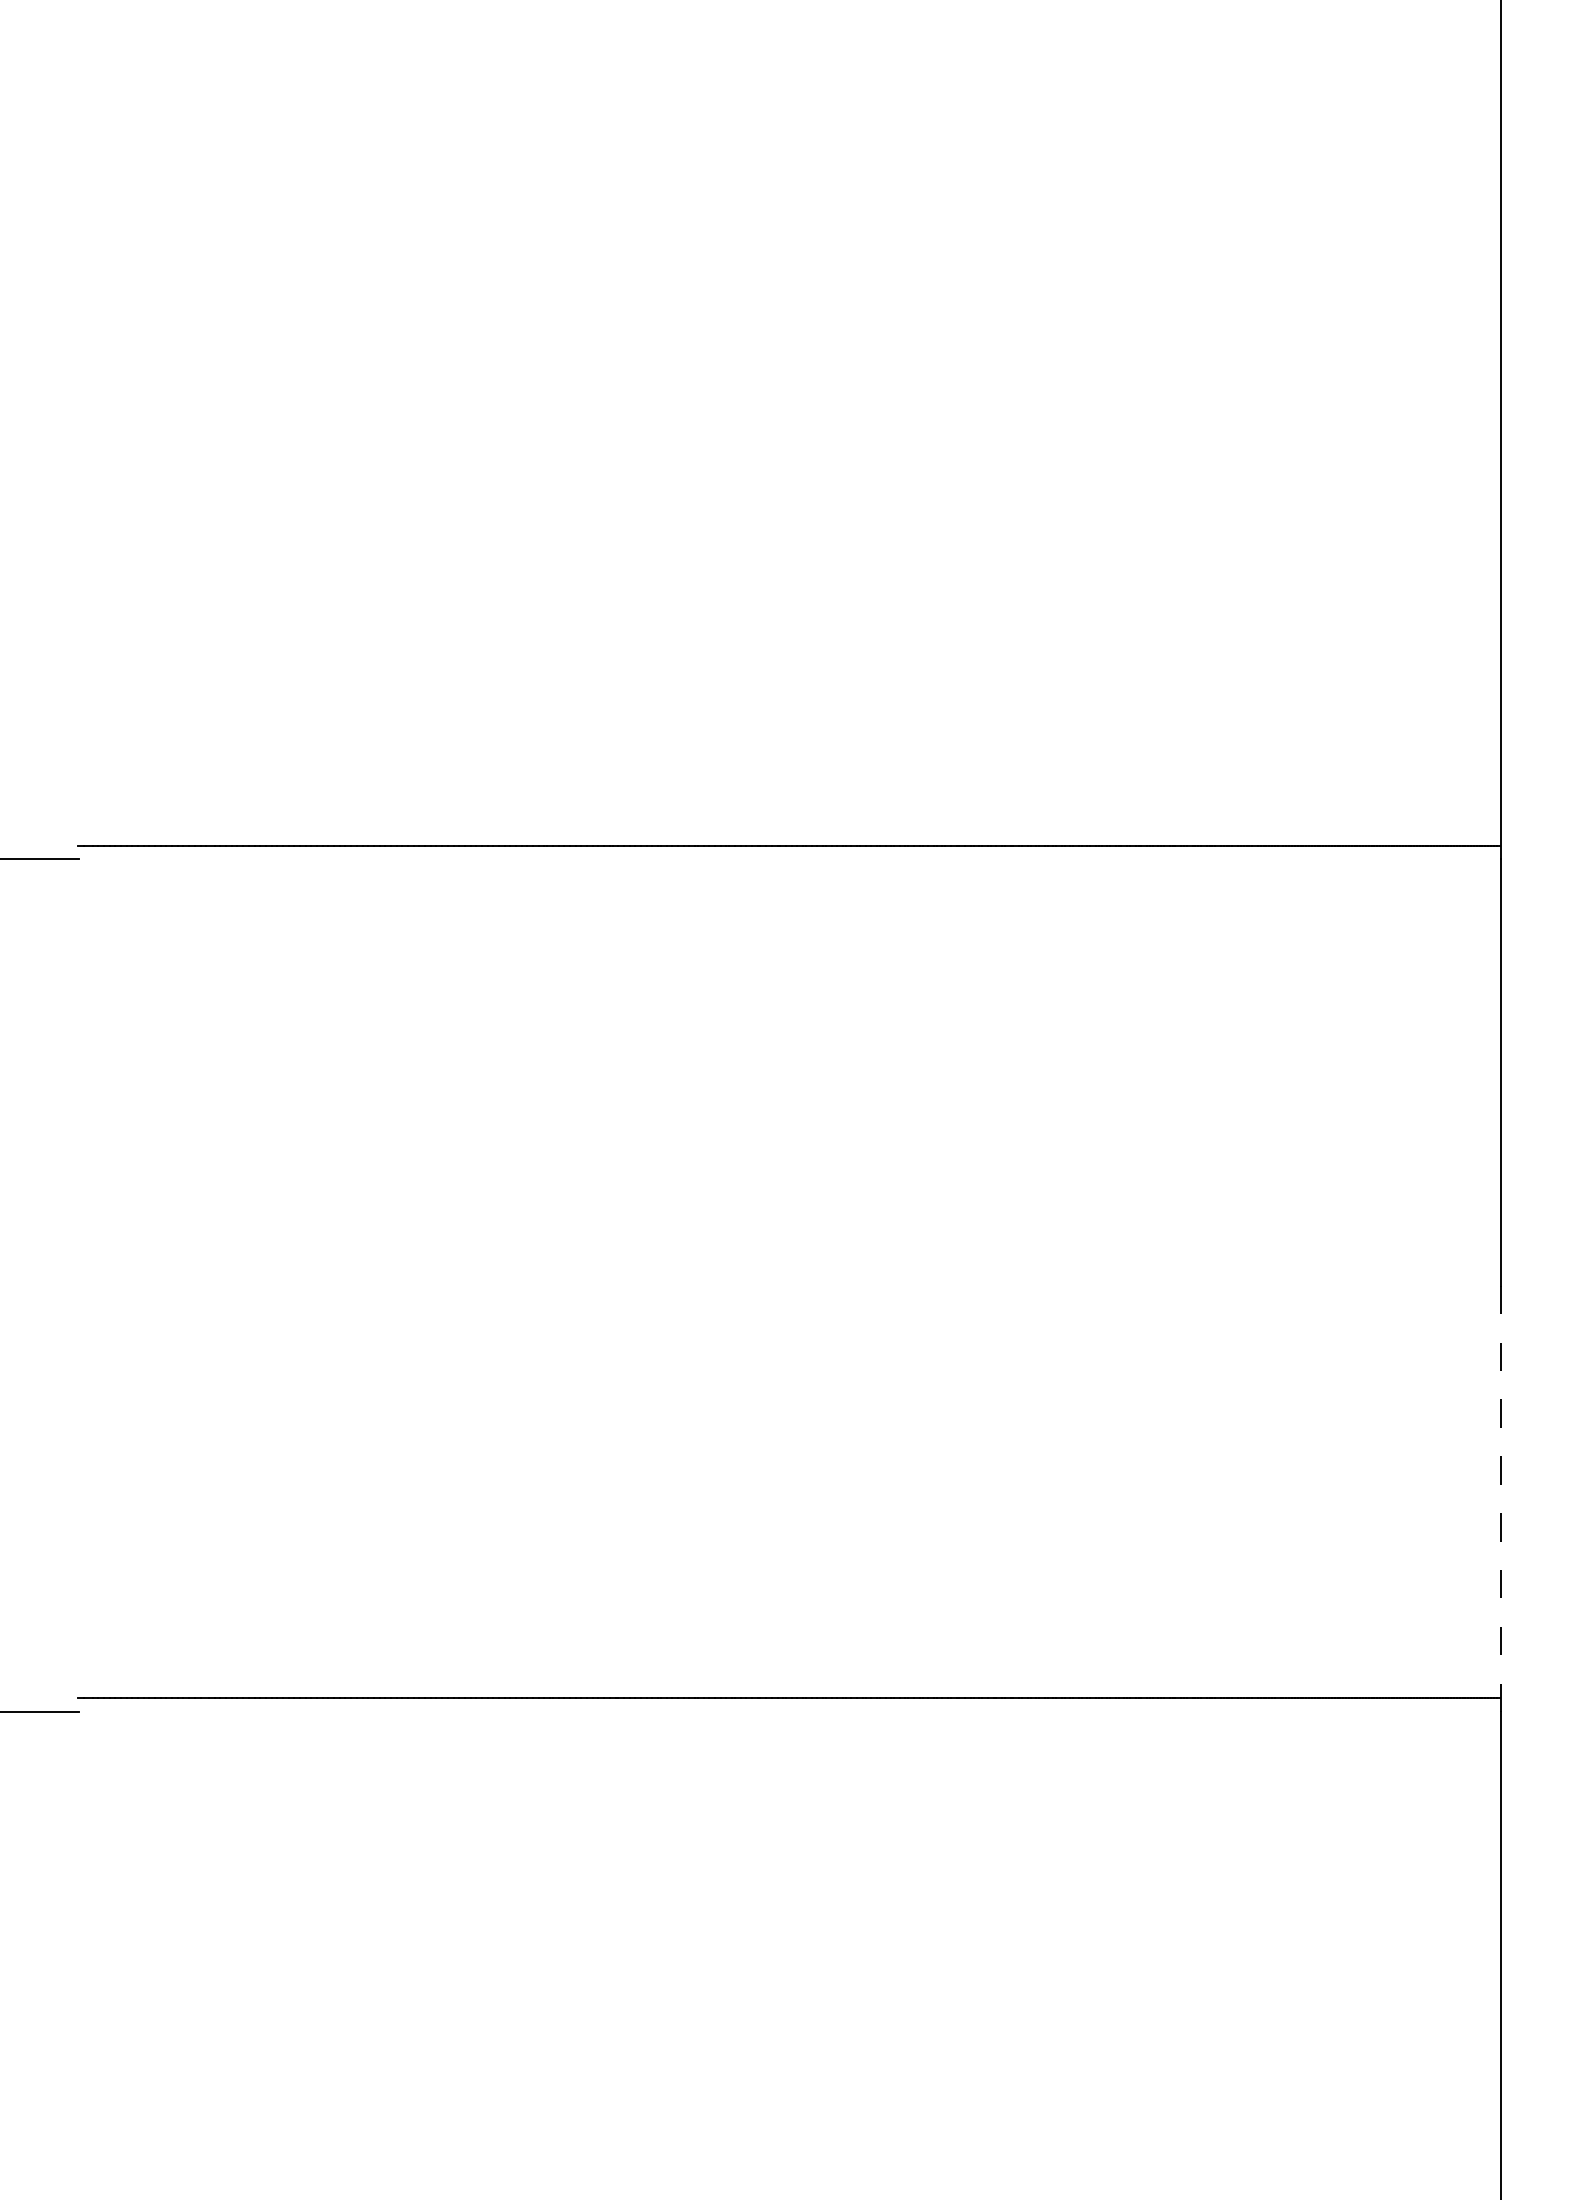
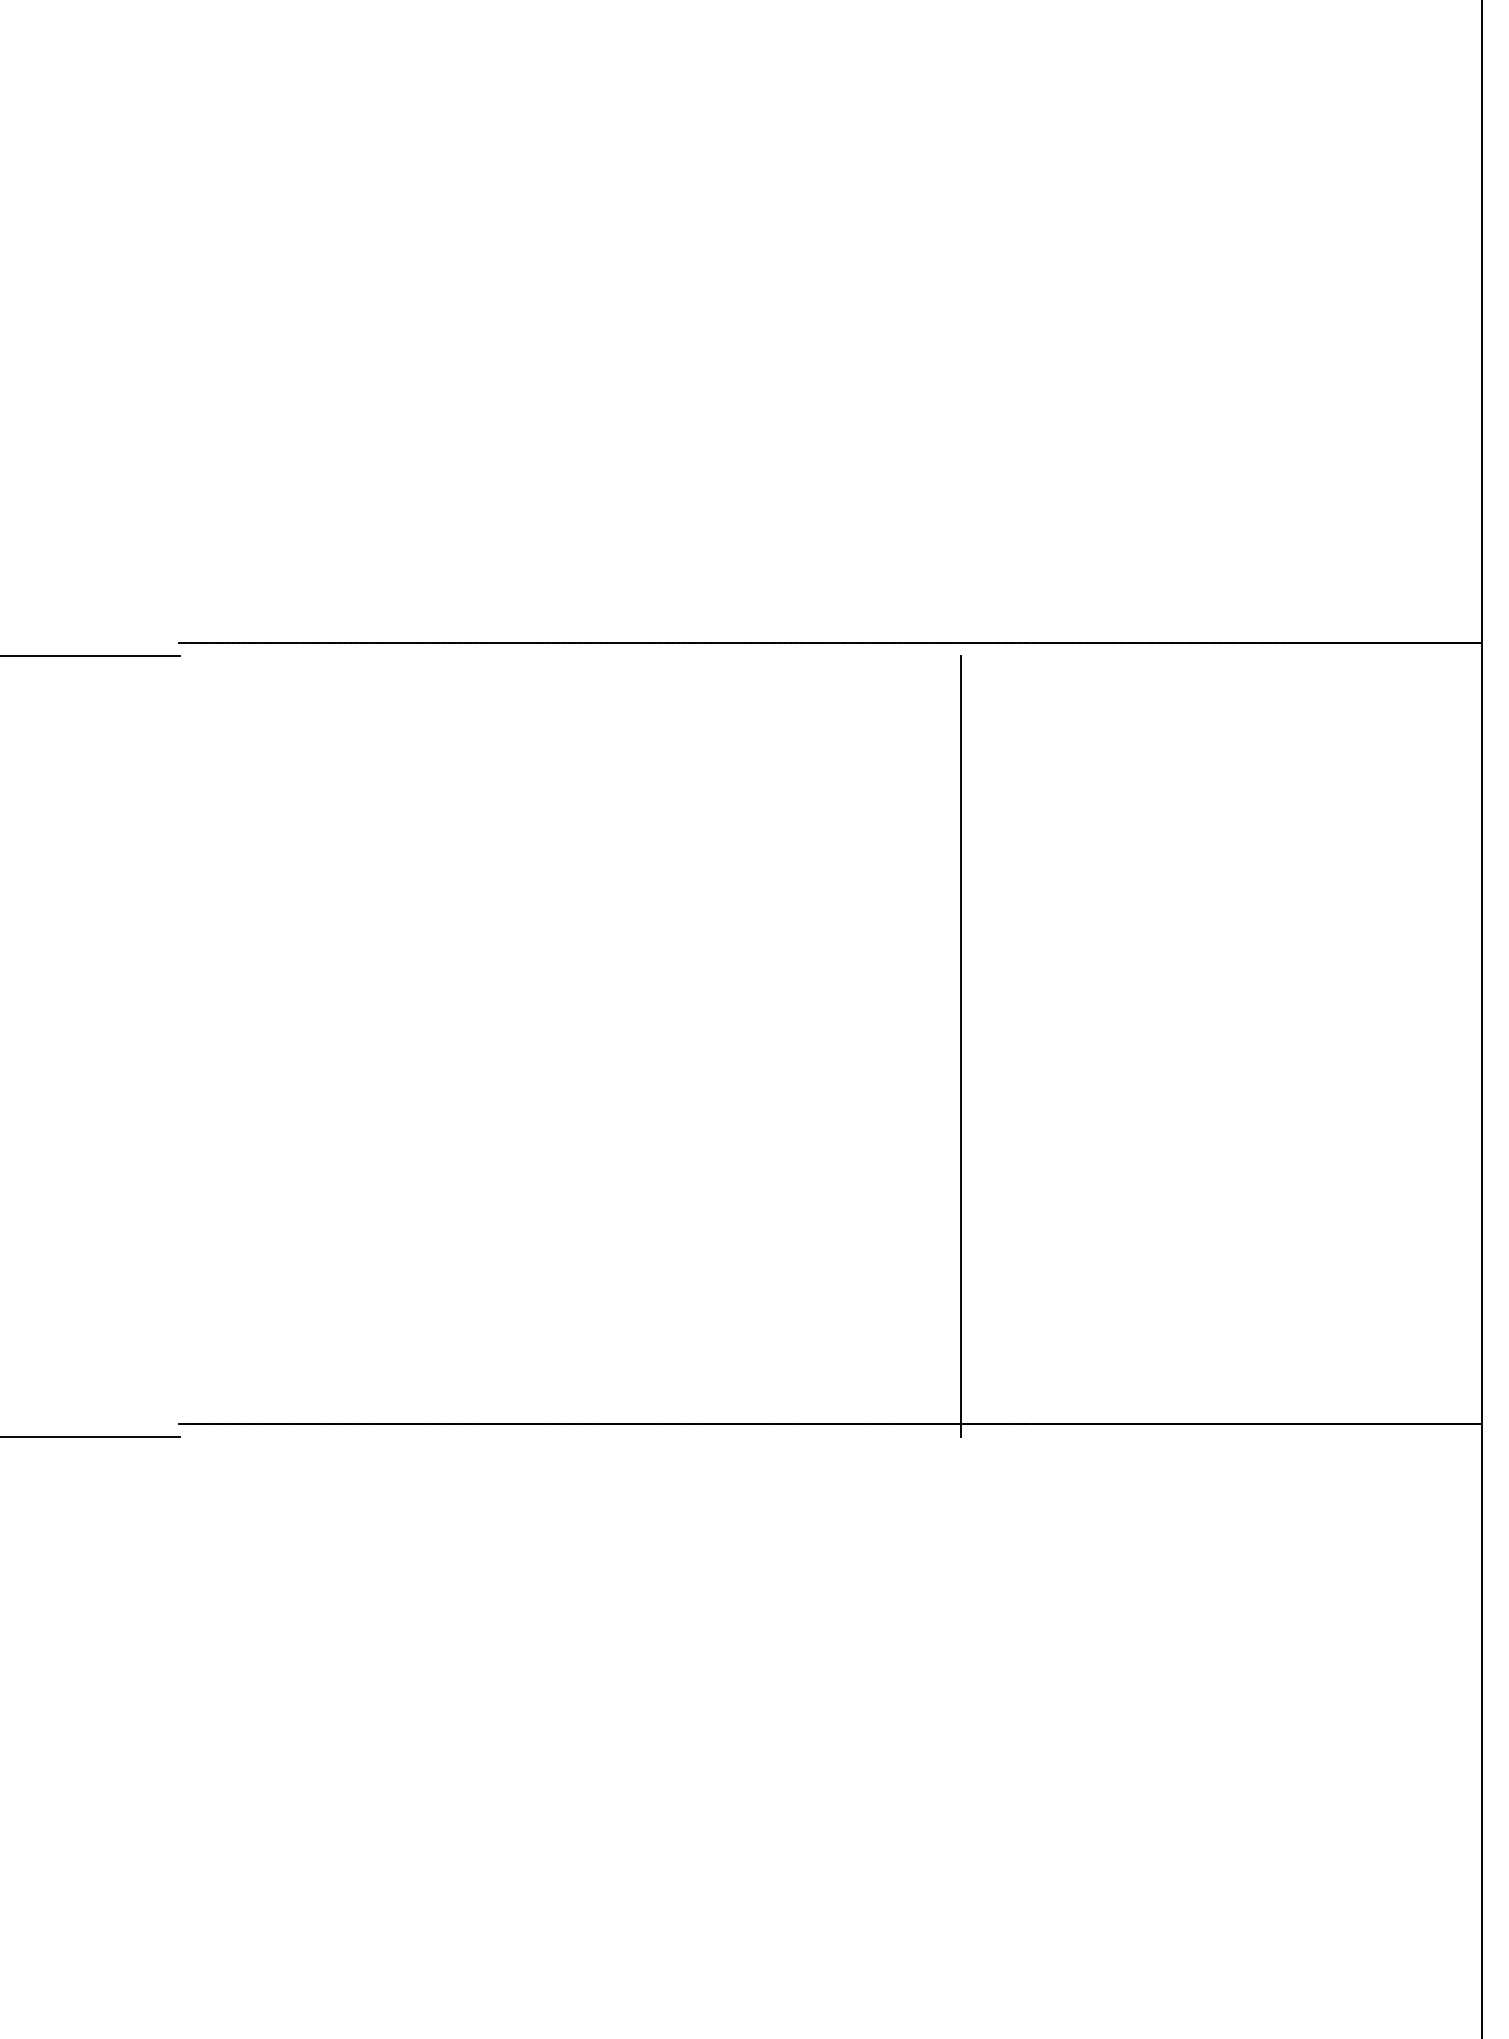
line: (931, 1284) -> (960, 1045), added
line: (1500, 1497) -> (1481, 1240), dashed -> solid

